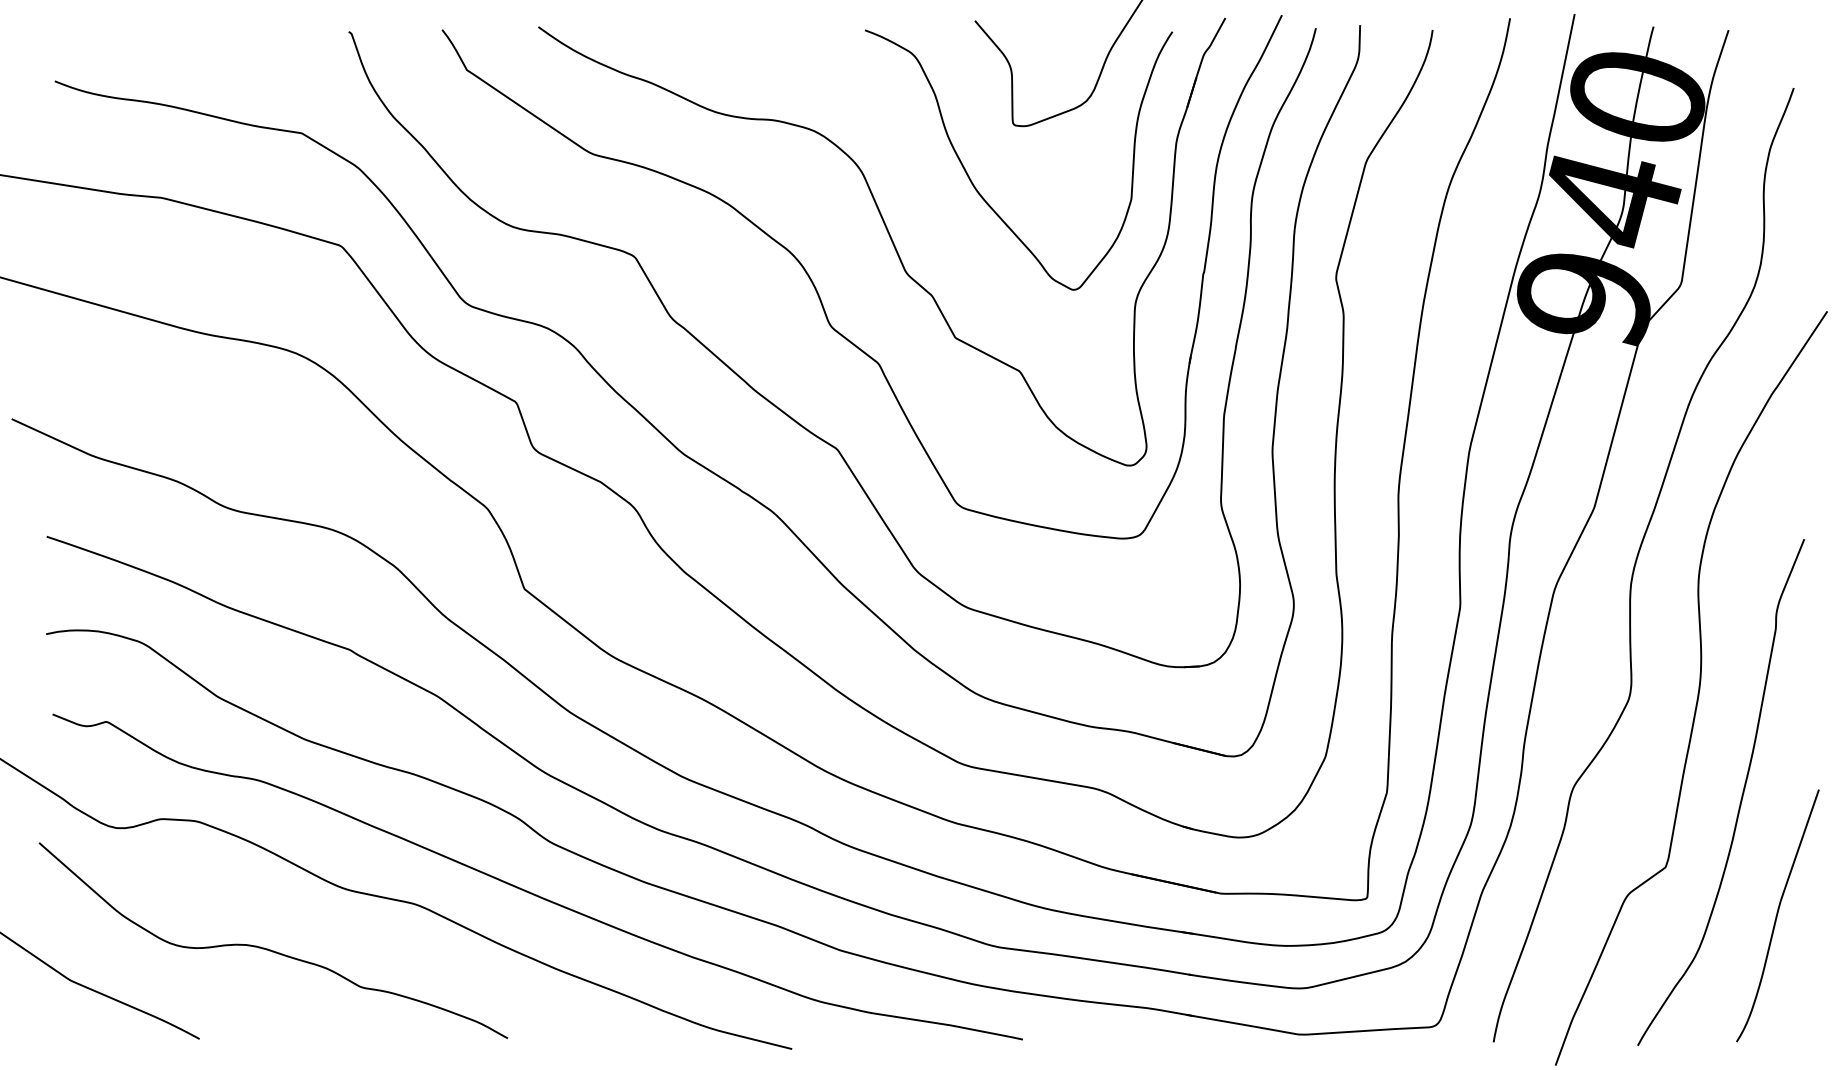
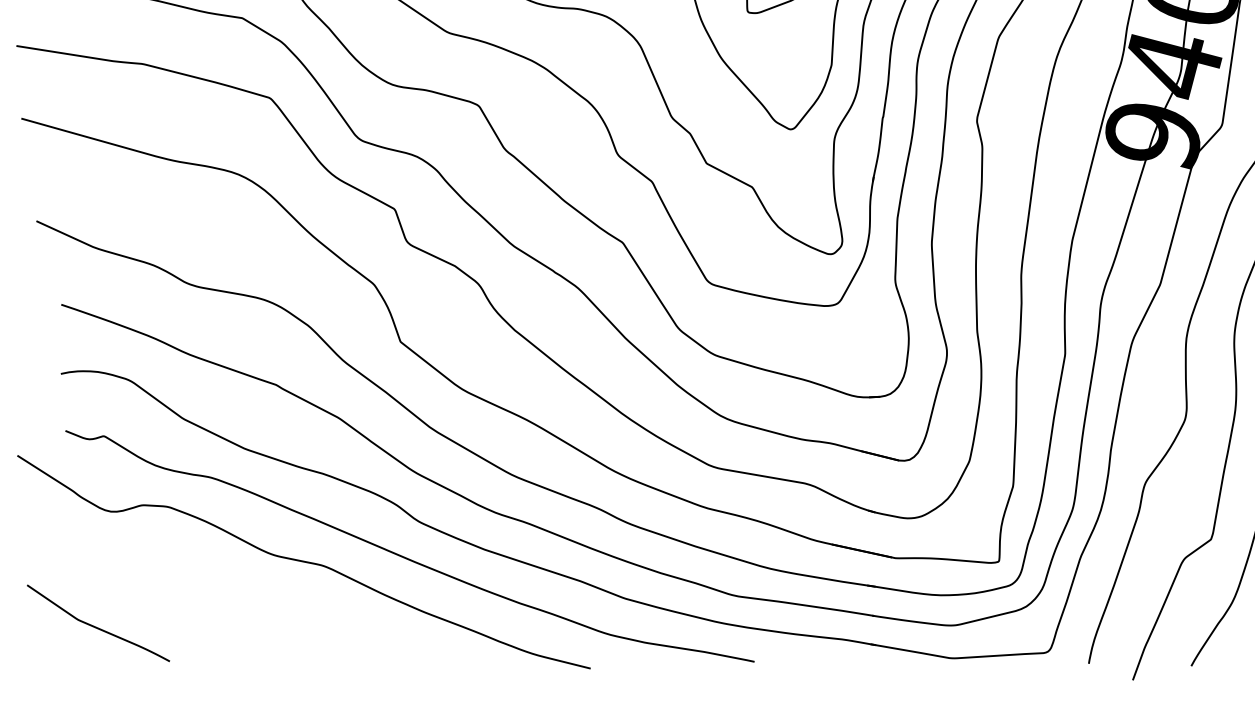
curve: (270, 949) -> (220, 597), removed

